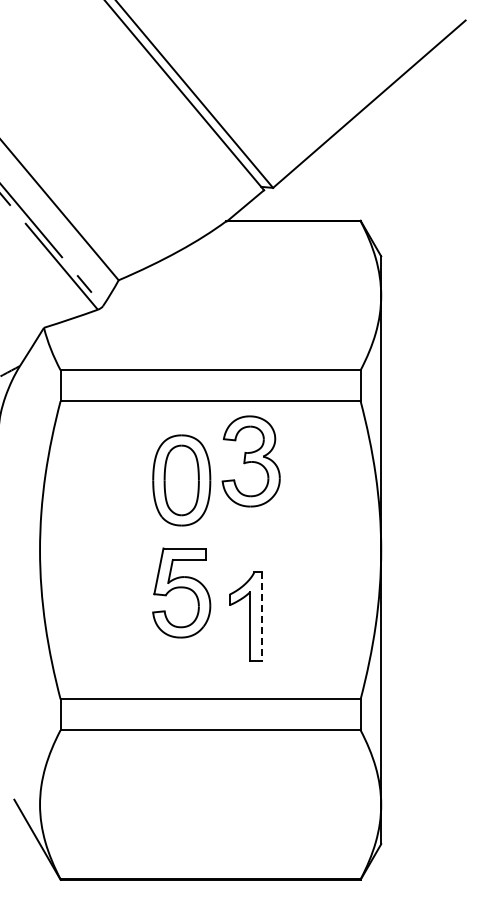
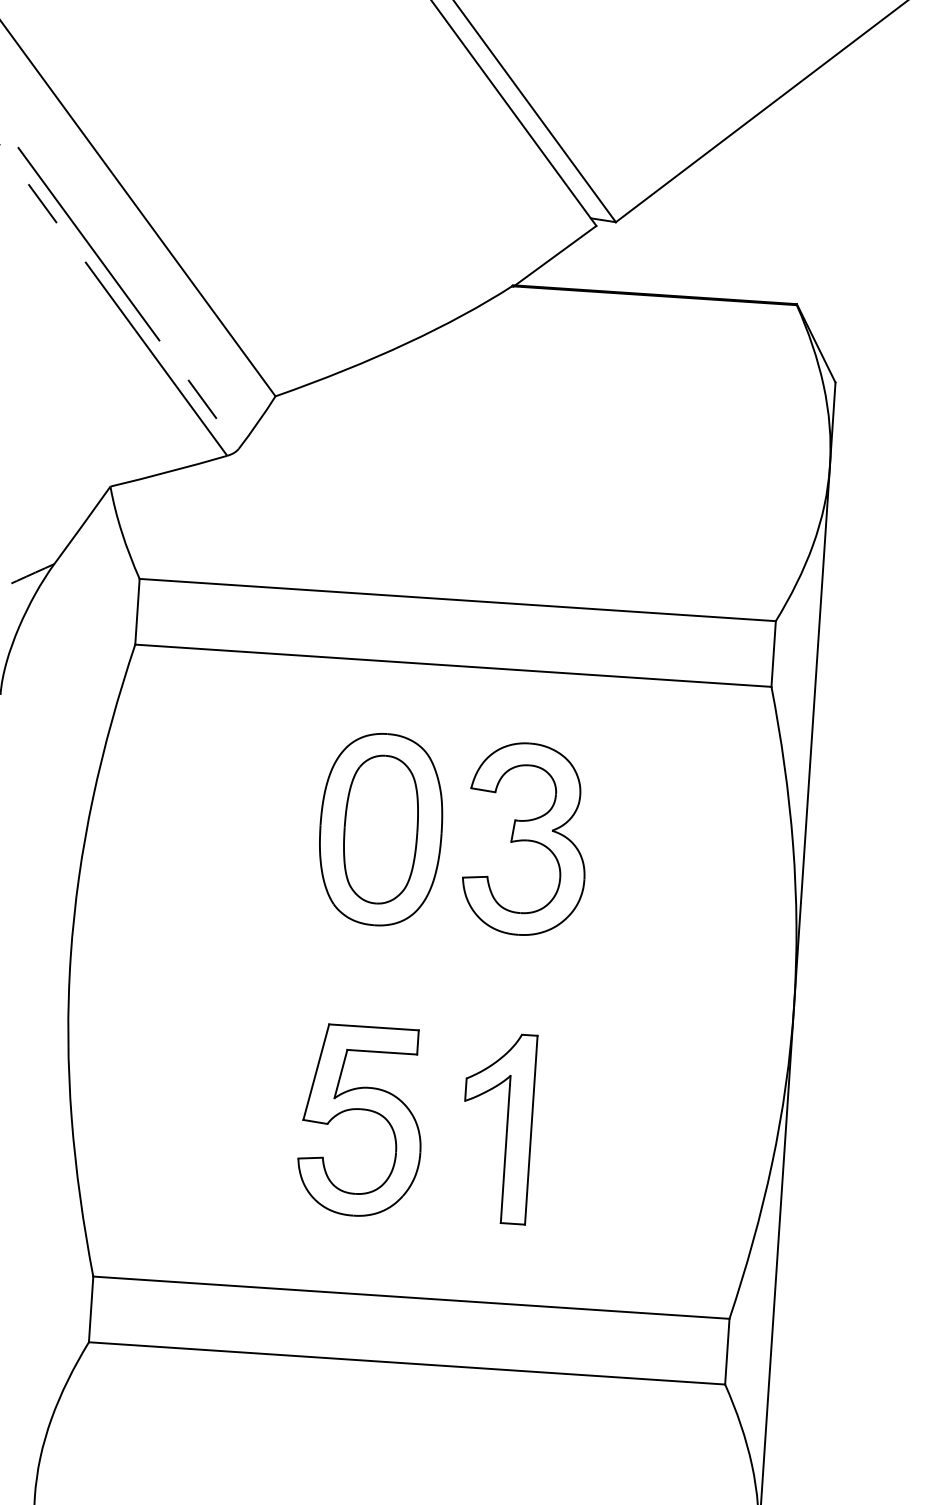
part: (250, 461) -> (524, 839), moved
part: (181, 592) -> (361, 1120), moved
line: (261, 616) -> (530, 1129), dashed -> solid

